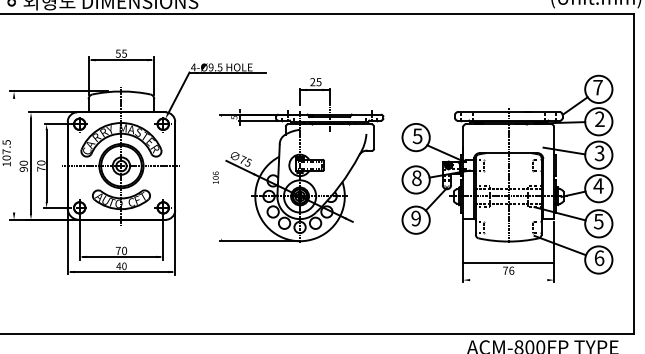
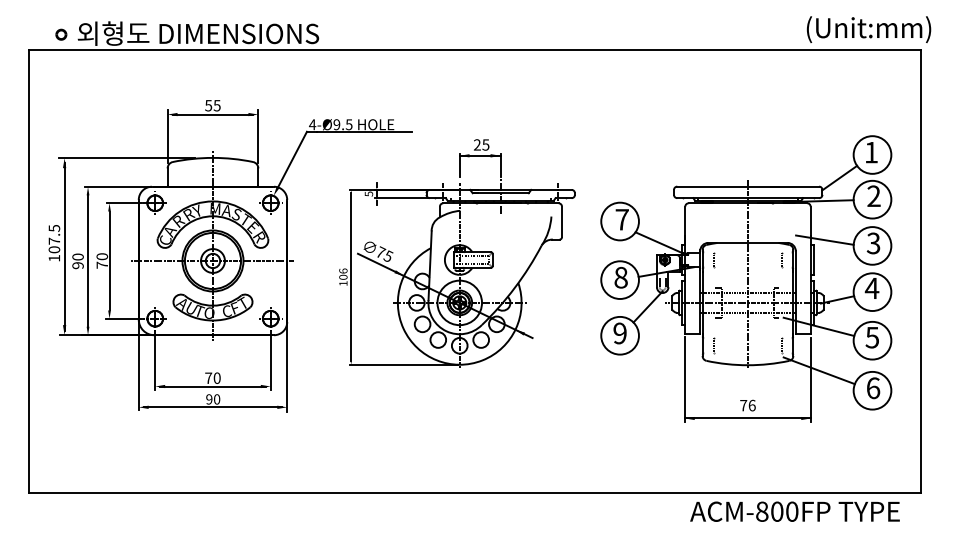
text: (598, 87) -> (871, 152), 7 -> 1
text: (417, 136) -> (621, 219), 5 -> 7
line: (13, 155) -> (64, 246), added
line: (221, 178) -> (351, 277), added
line: (508, 263) -> (747, 418), moved
text: (118, 266) -> (208, 399), 40 -> 90

